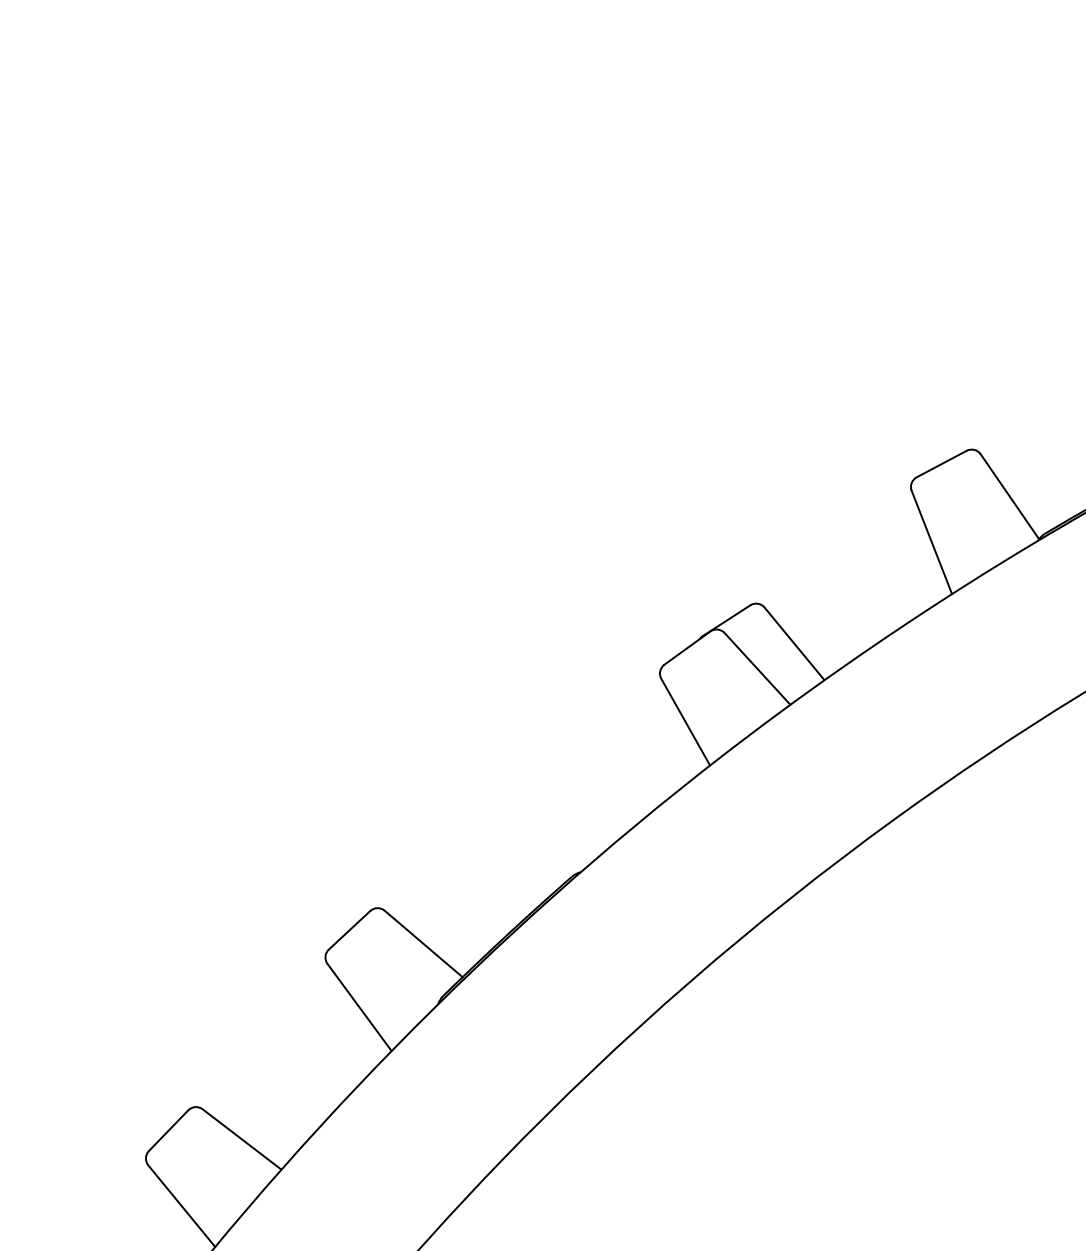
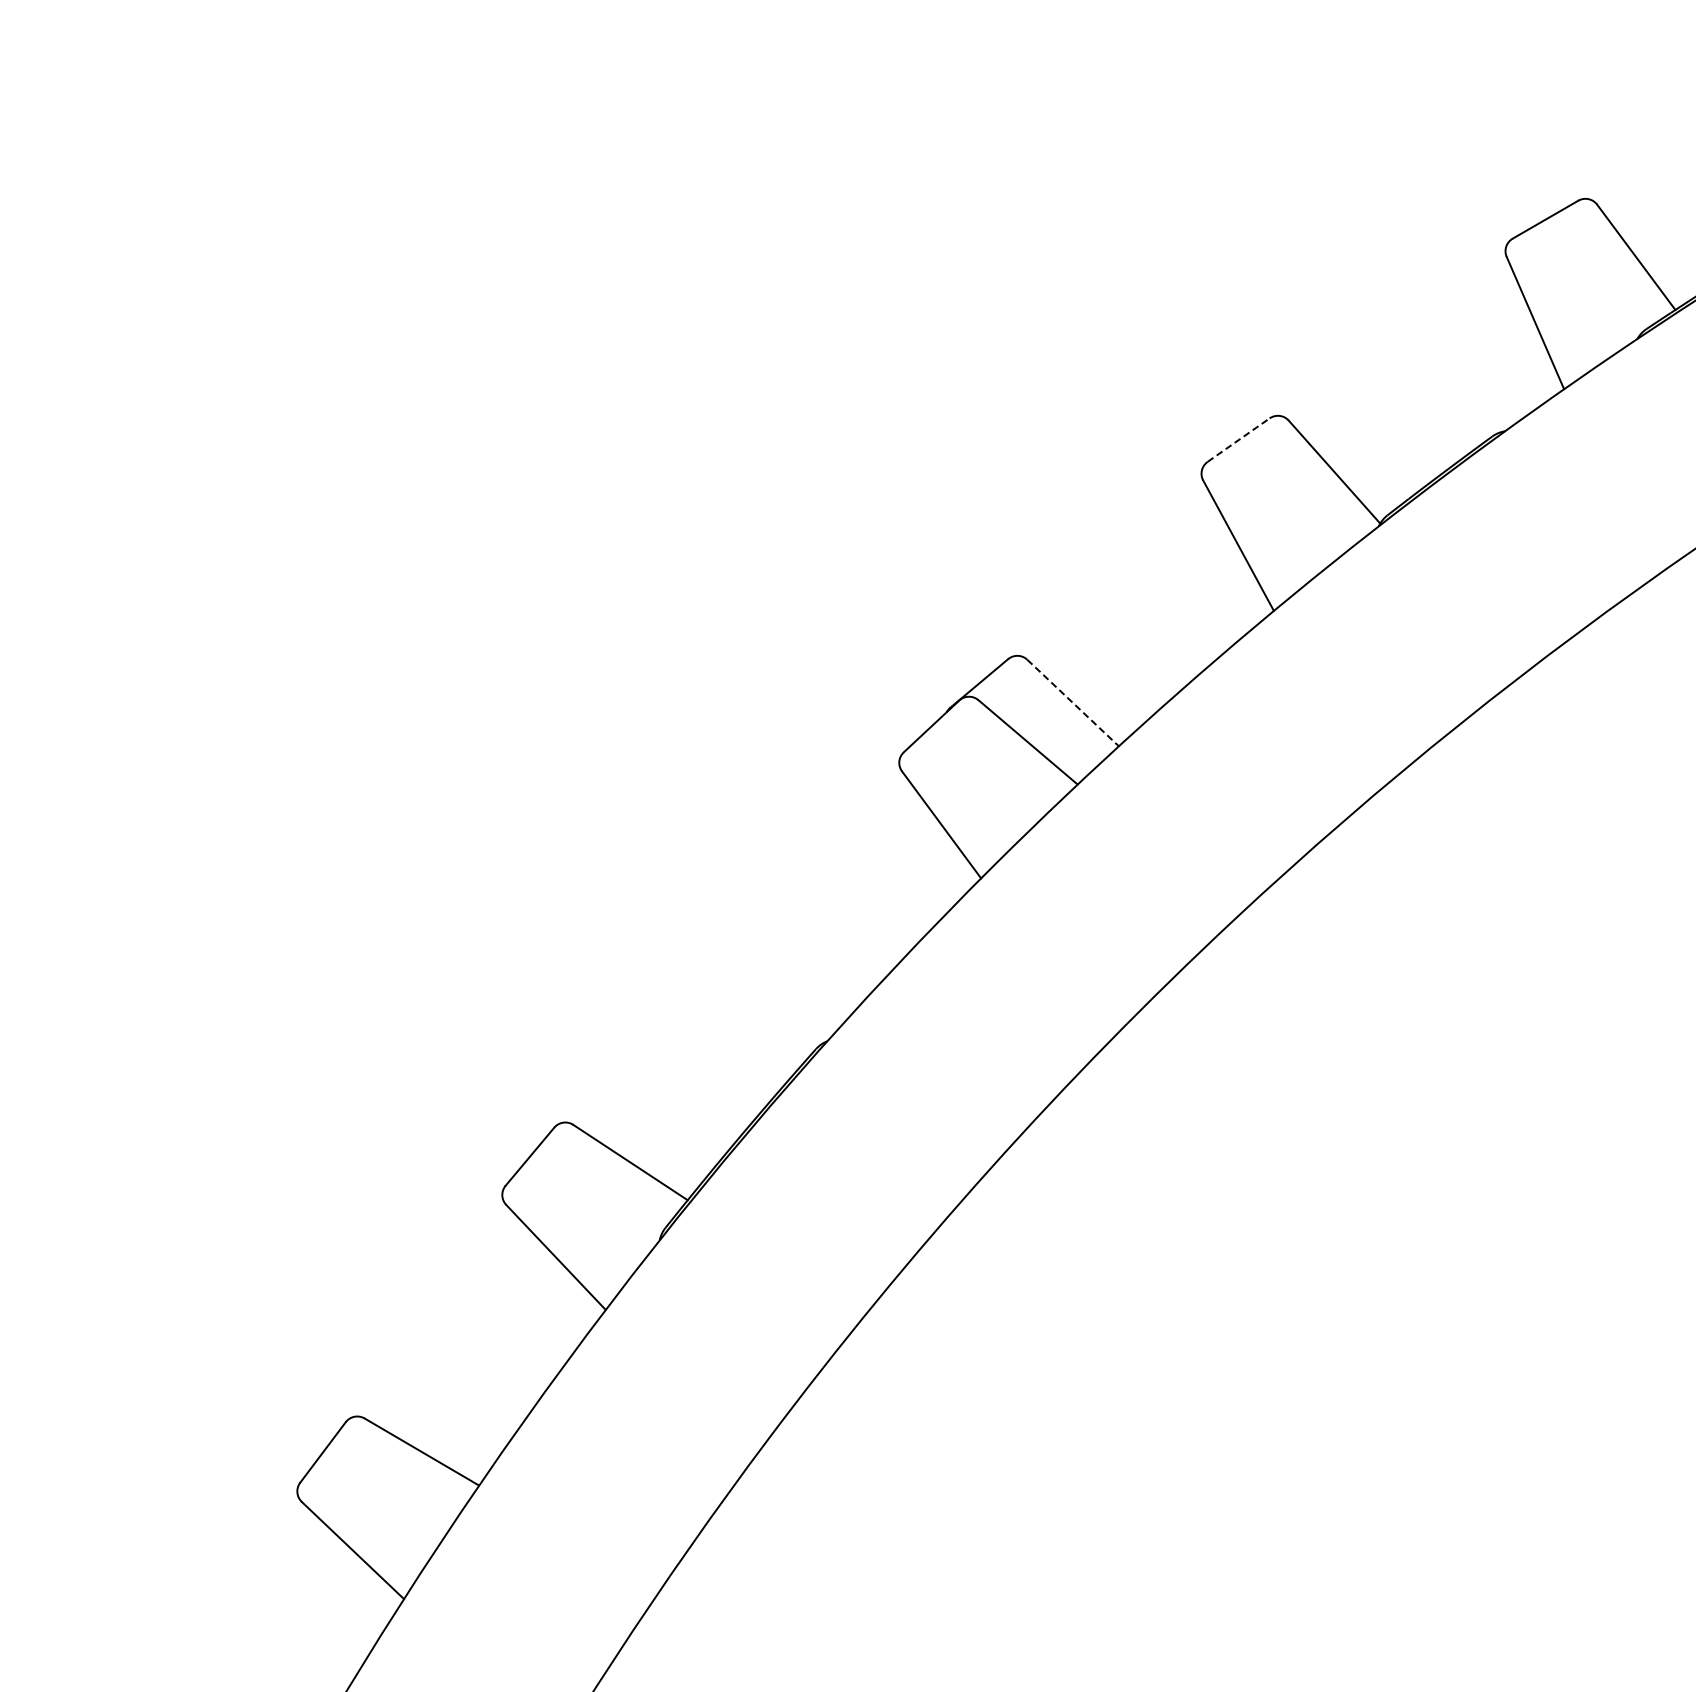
line: (941, 464) -> (1238, 440), solid -> dashed
line: (794, 644) -> (1073, 703), solid -> dashed

